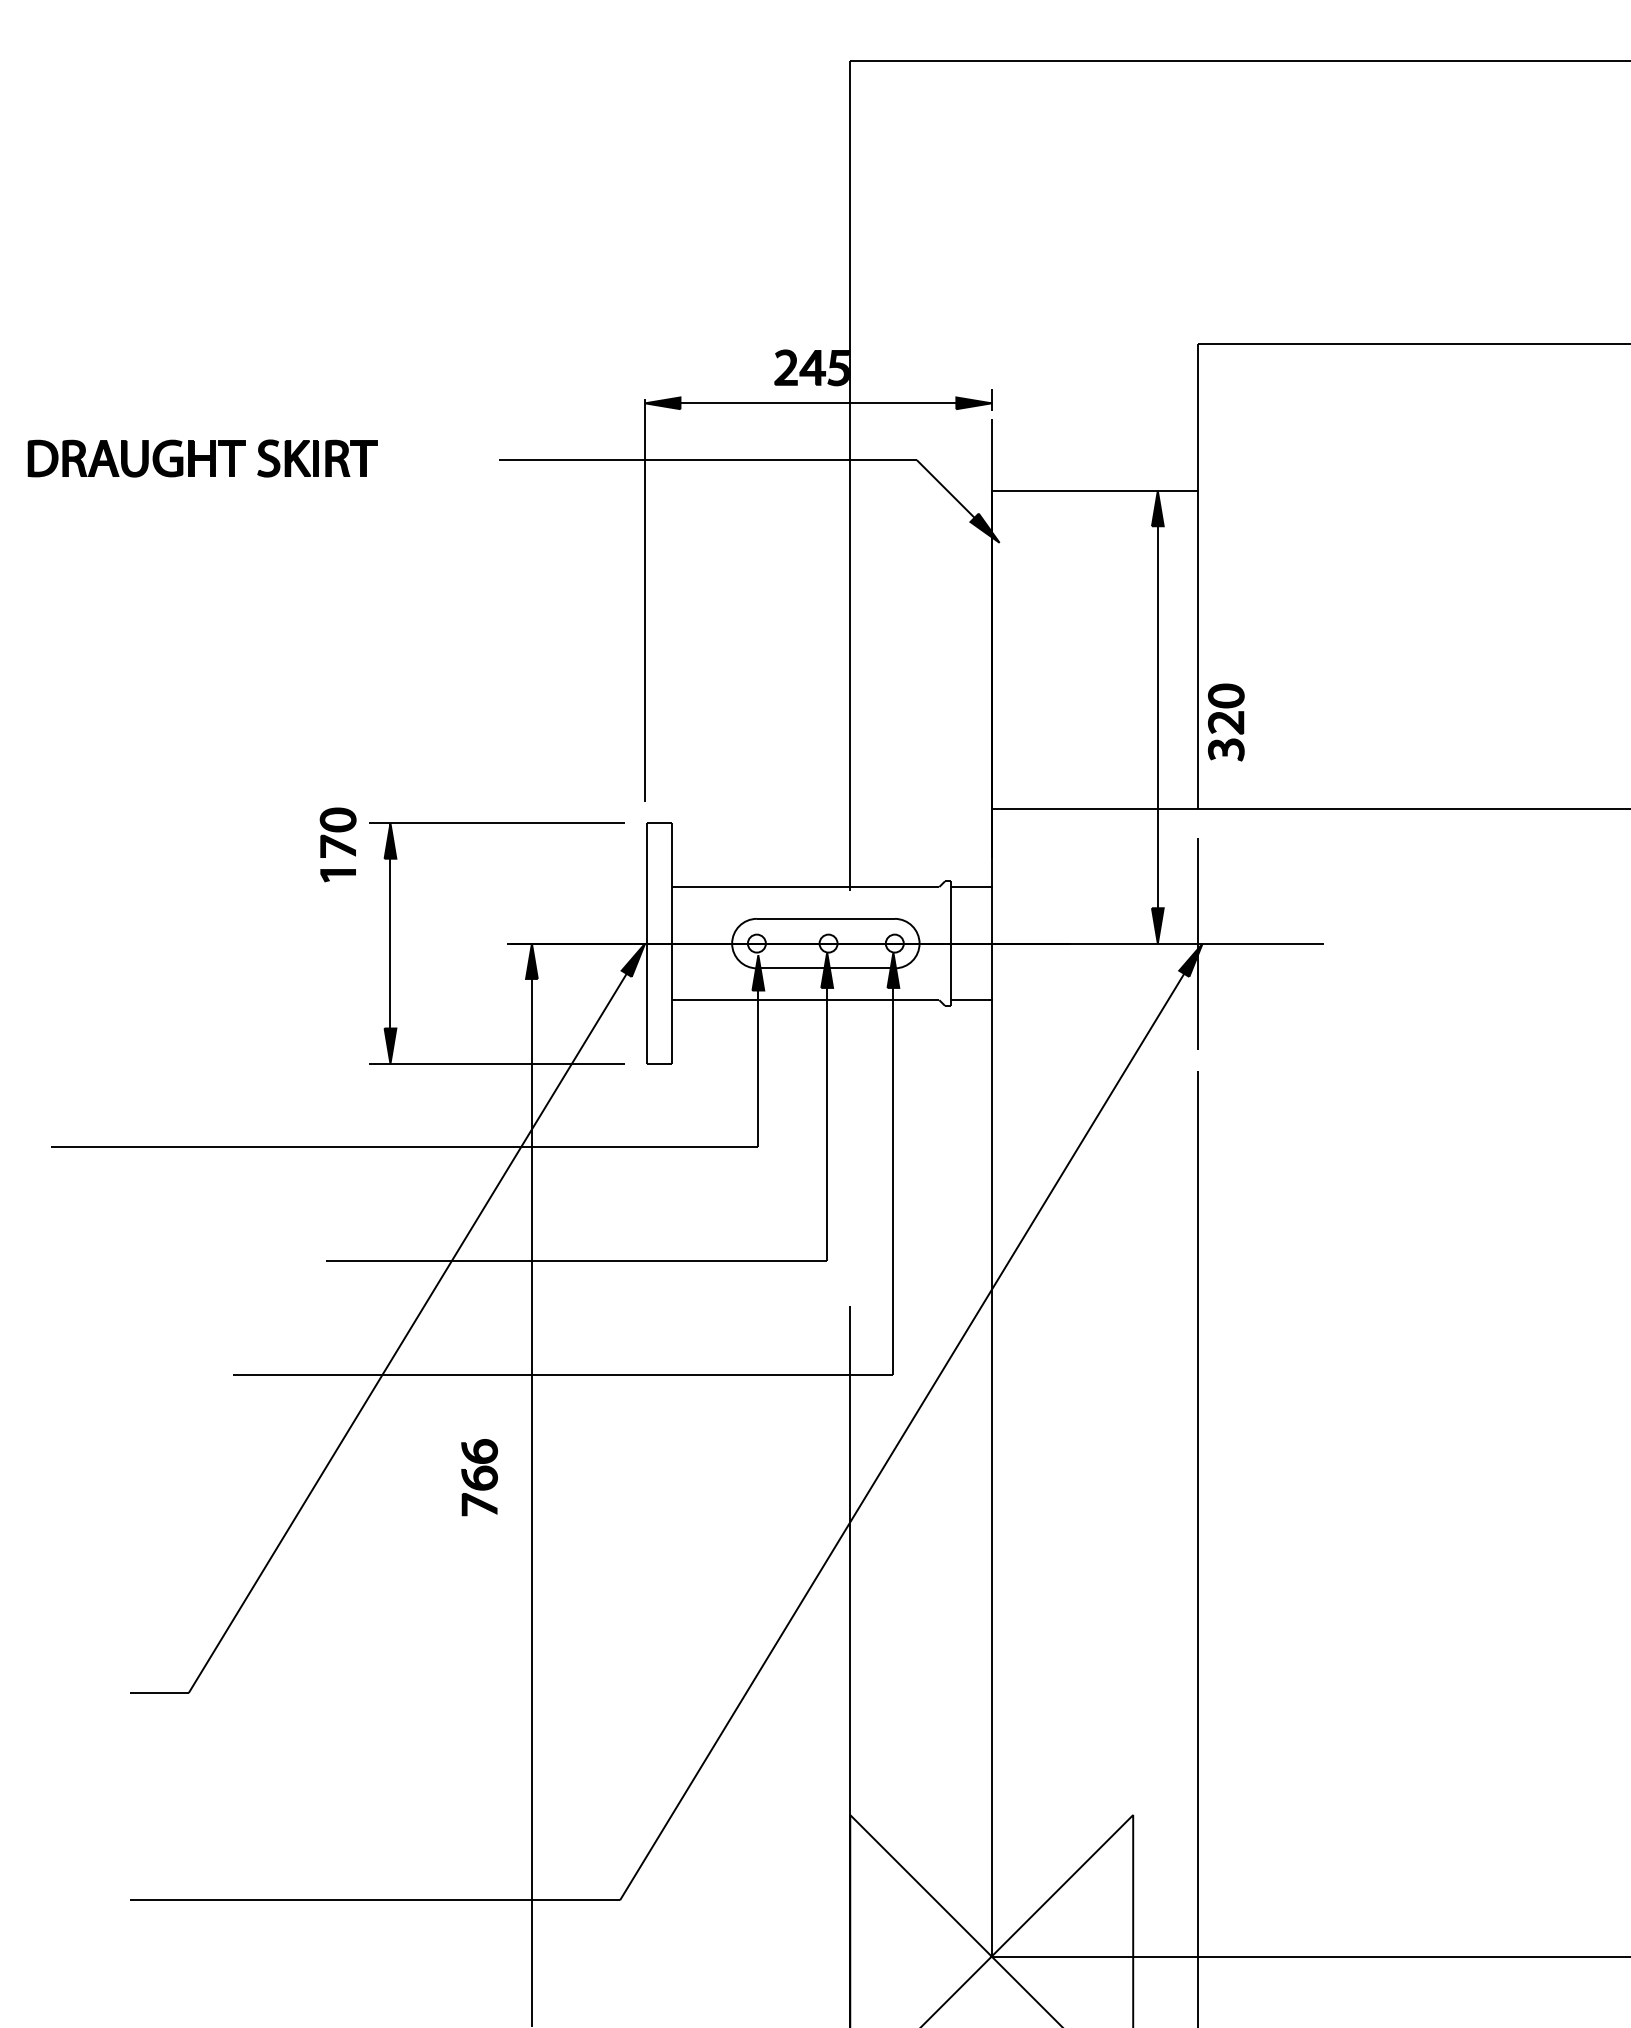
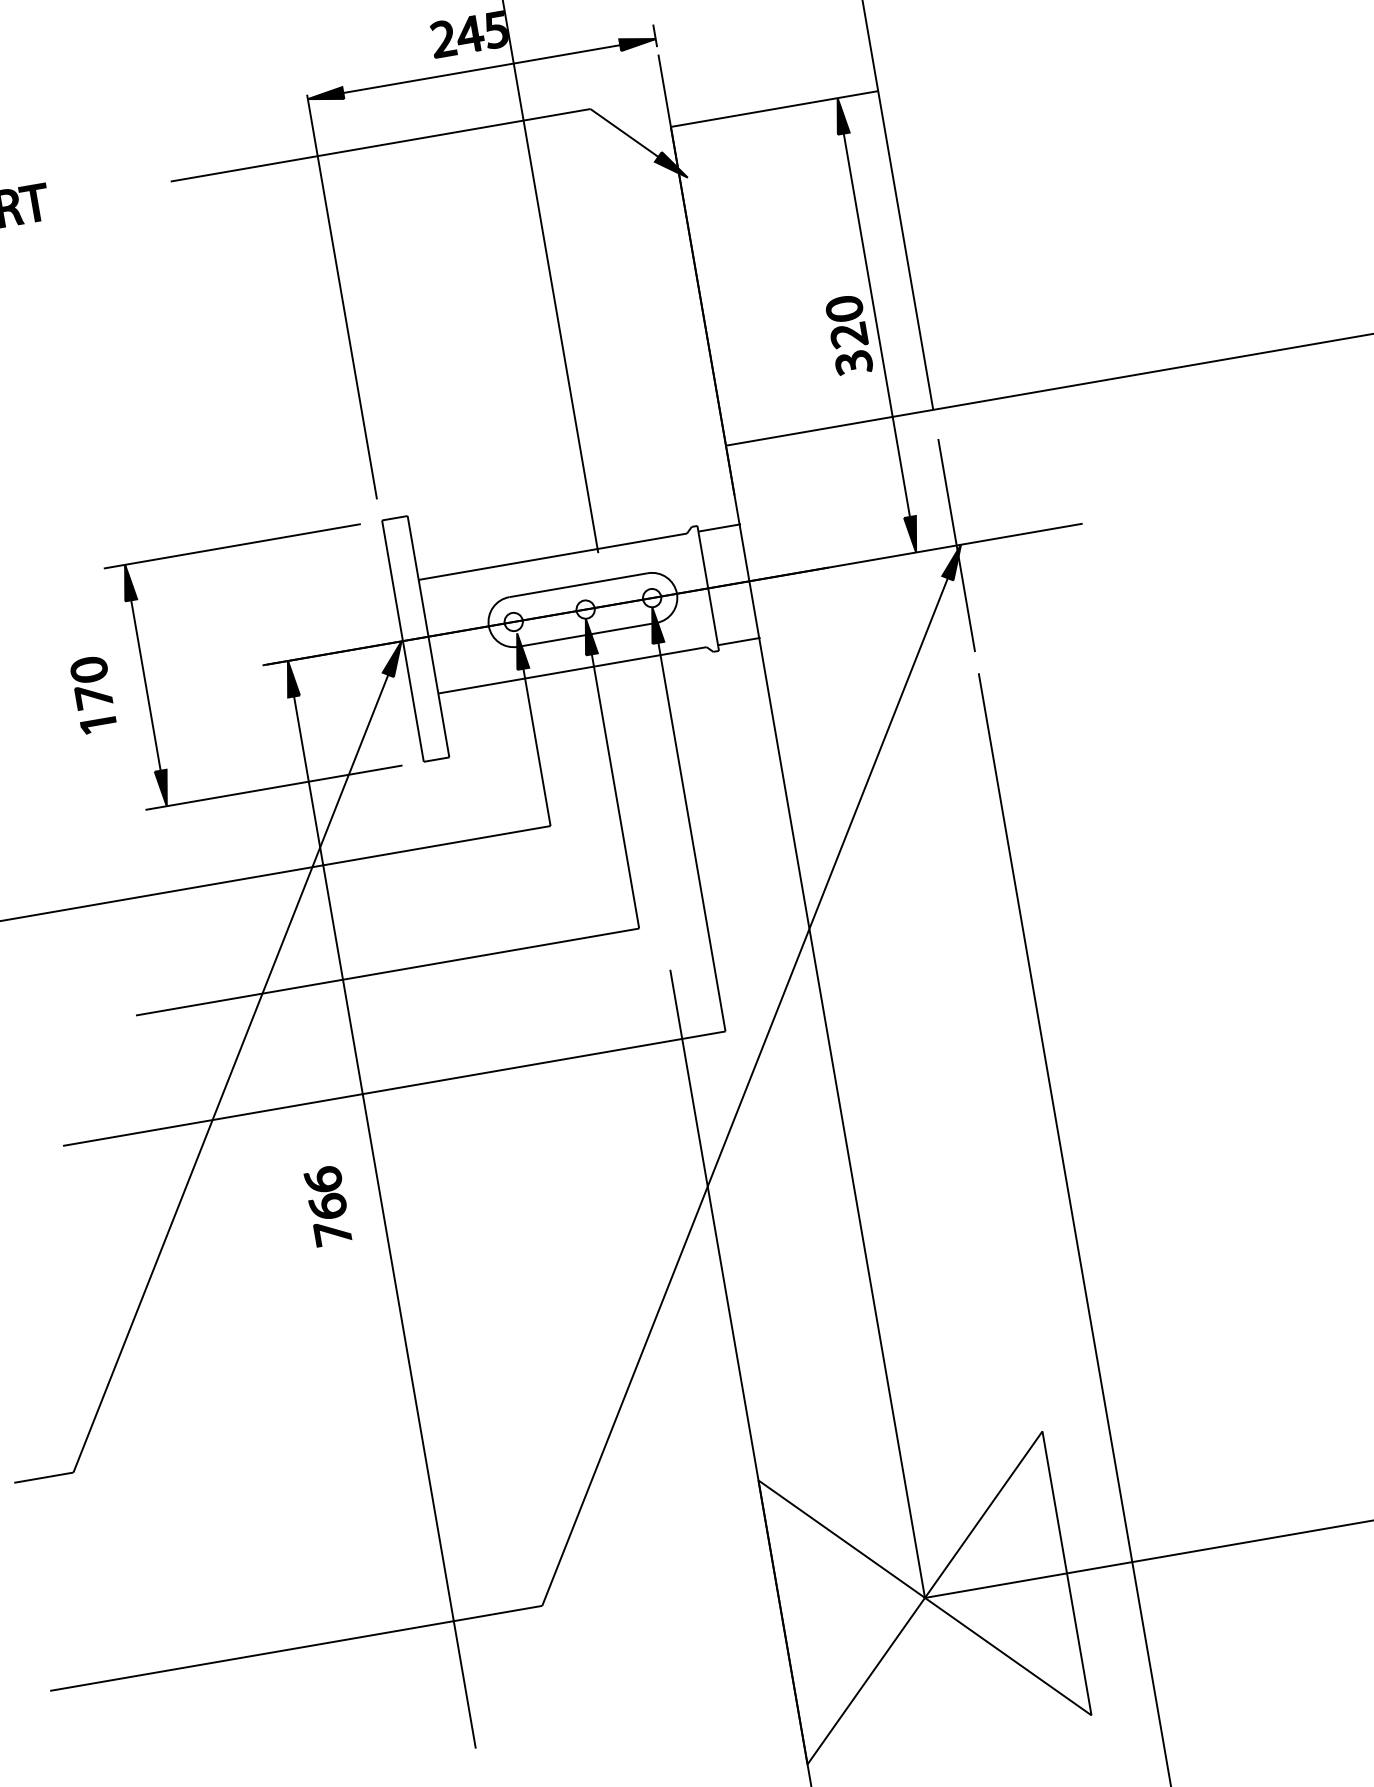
part: (1226, 722) -> (849, 335), moved
part: (337, 844) -> (92, 694), moved

